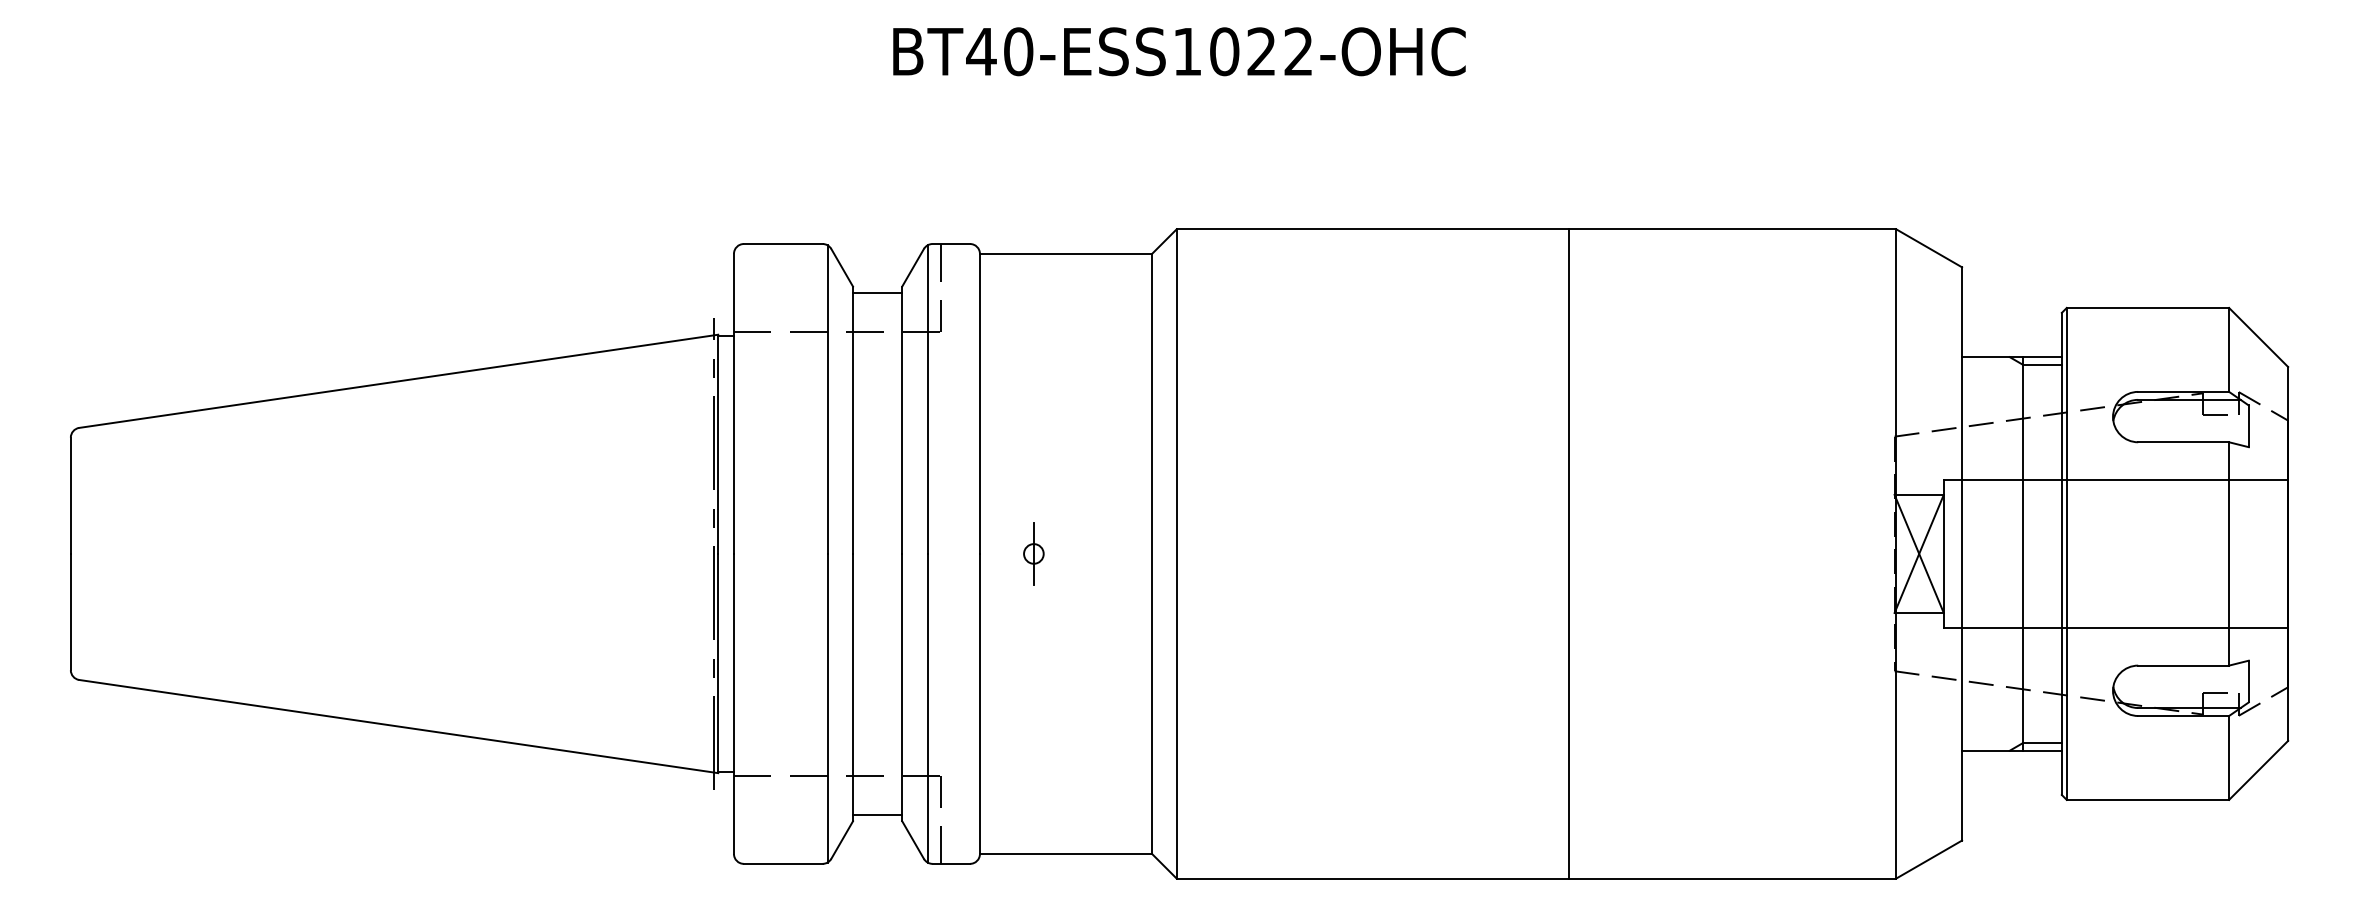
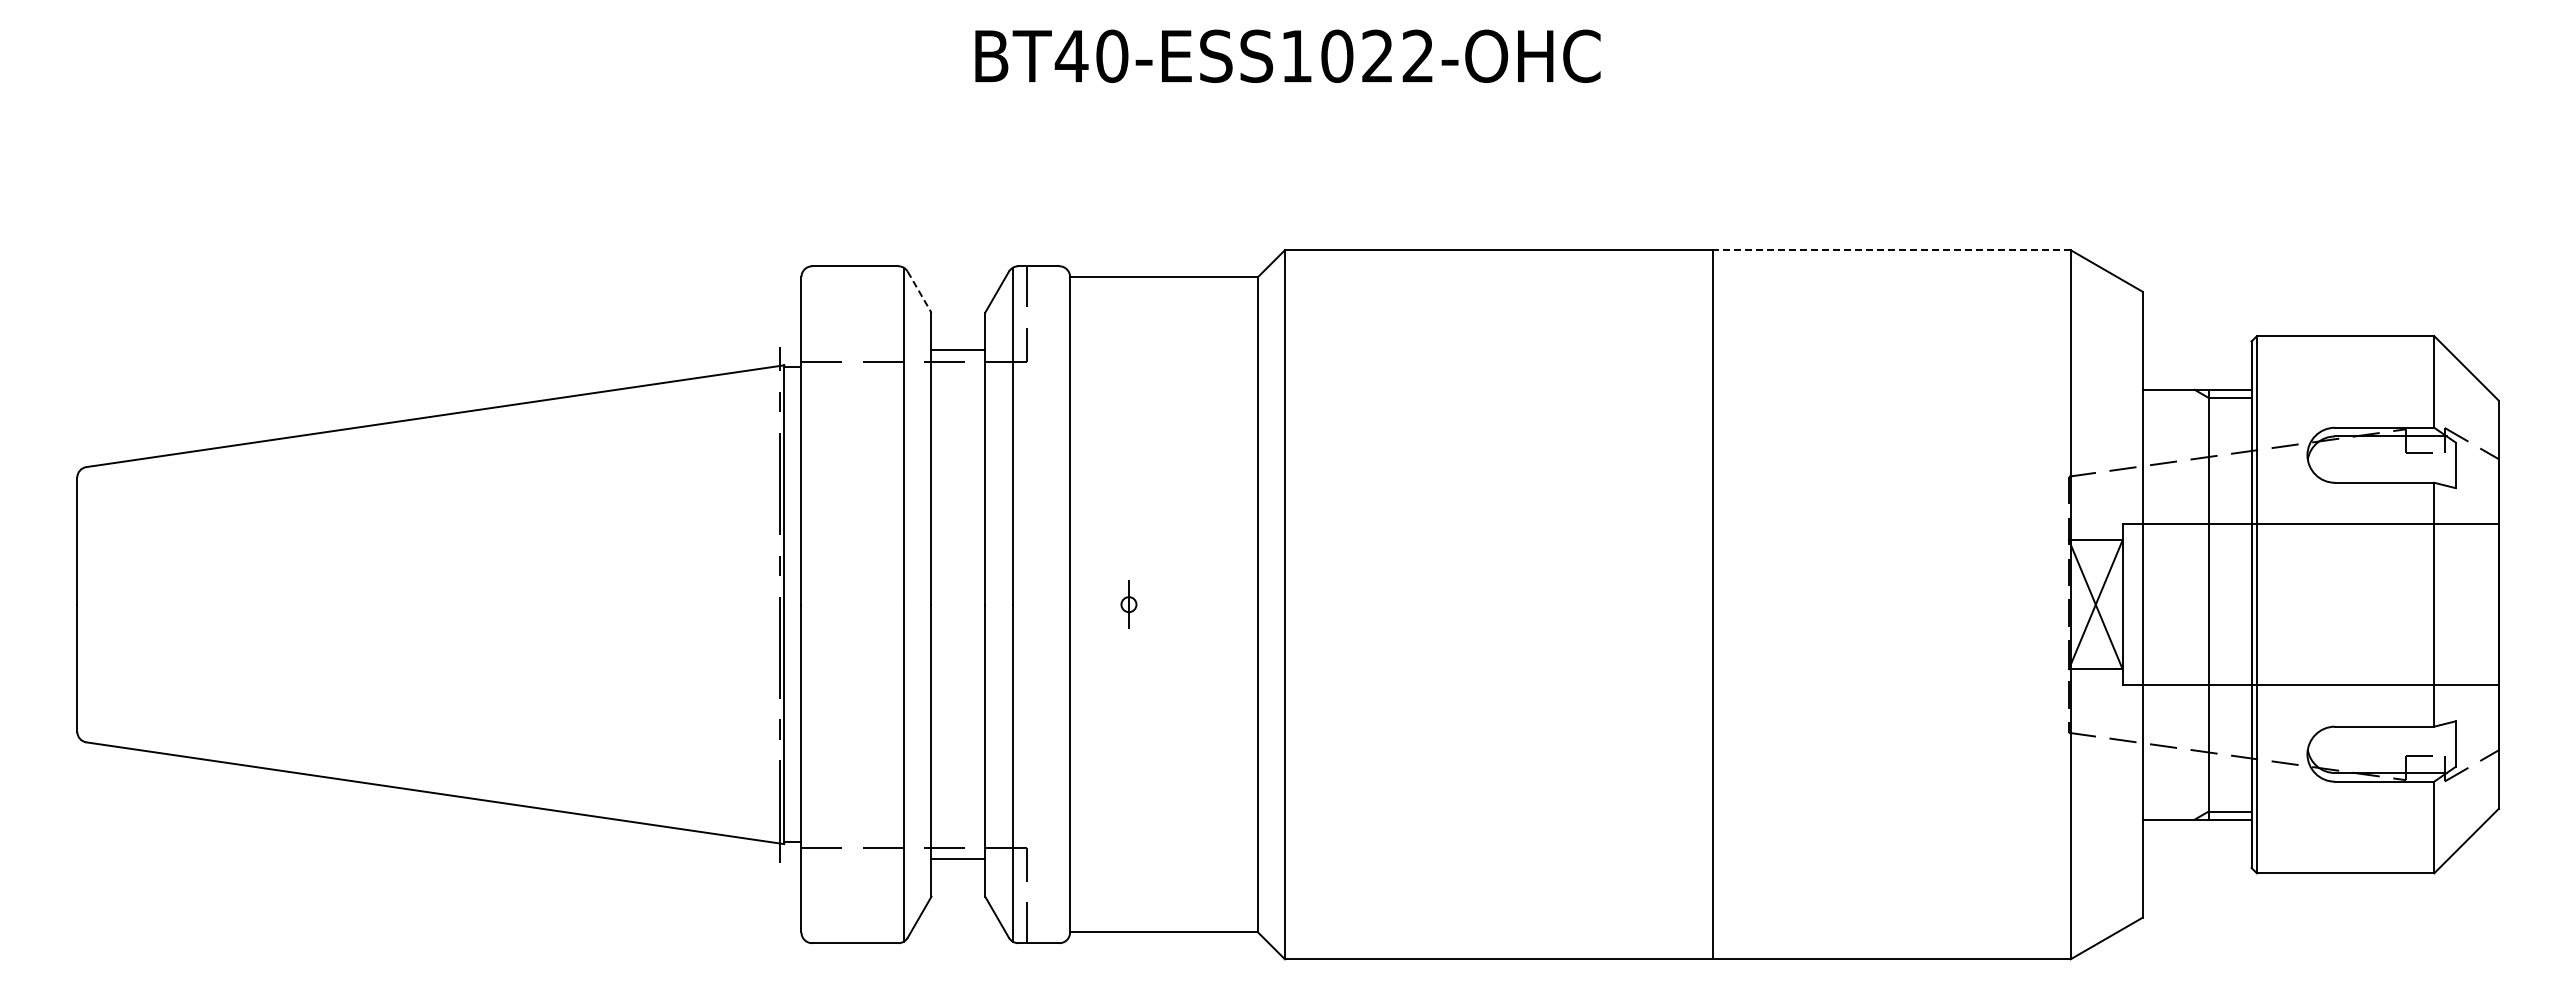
line: (1732, 229) -> (1891, 250), solid -> dashed
line: (842, 268) -> (919, 292), solid -> dashed
line: (877, 293) -> (958, 350), moved
part: (1033, 553) -> (1128, 604), size x0.7
line: (877, 814) -> (958, 859), moved

